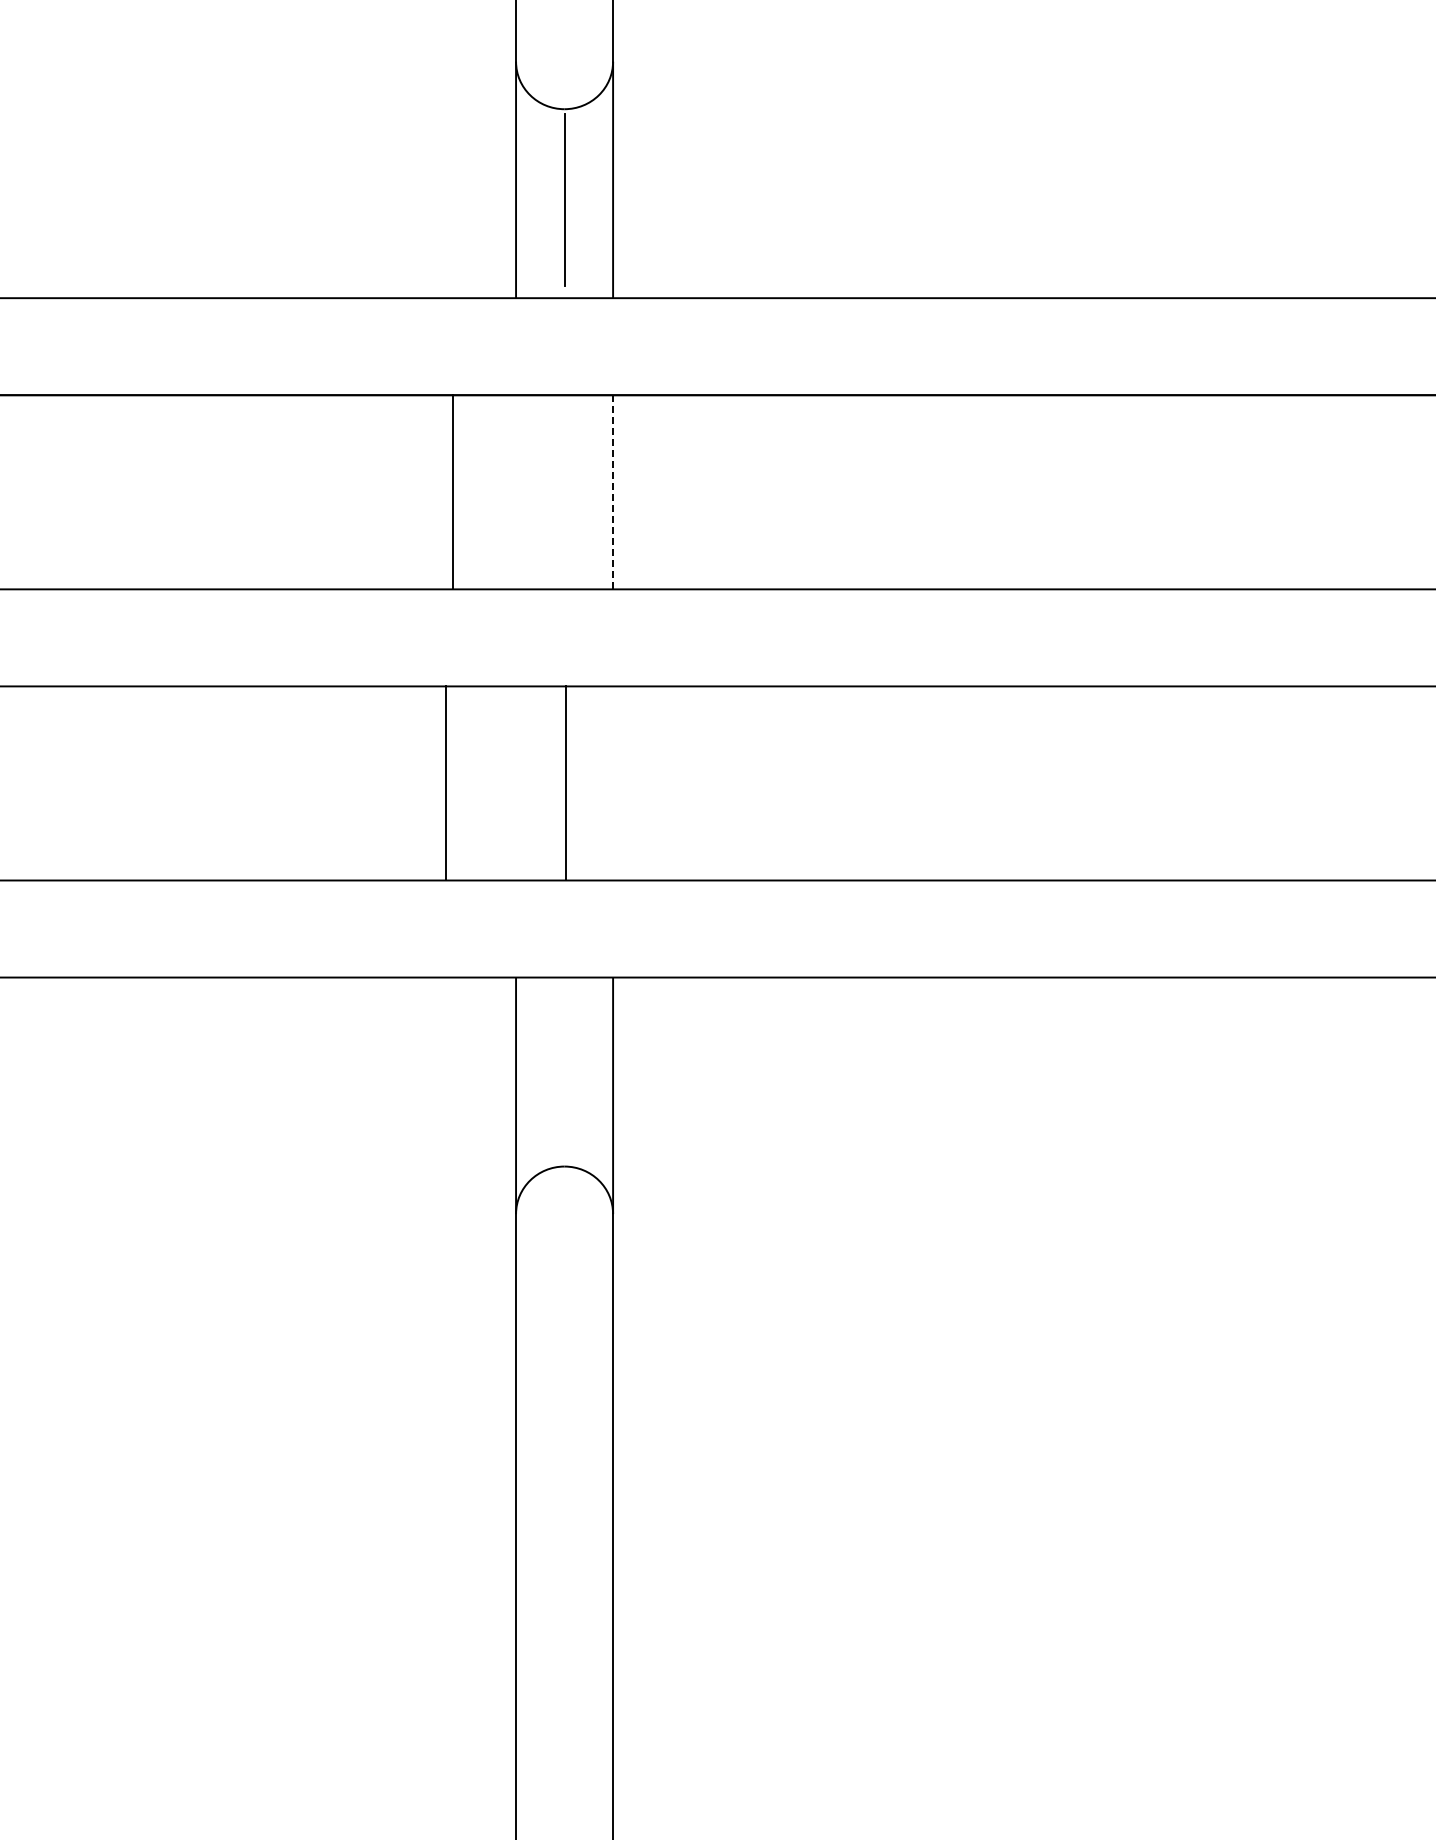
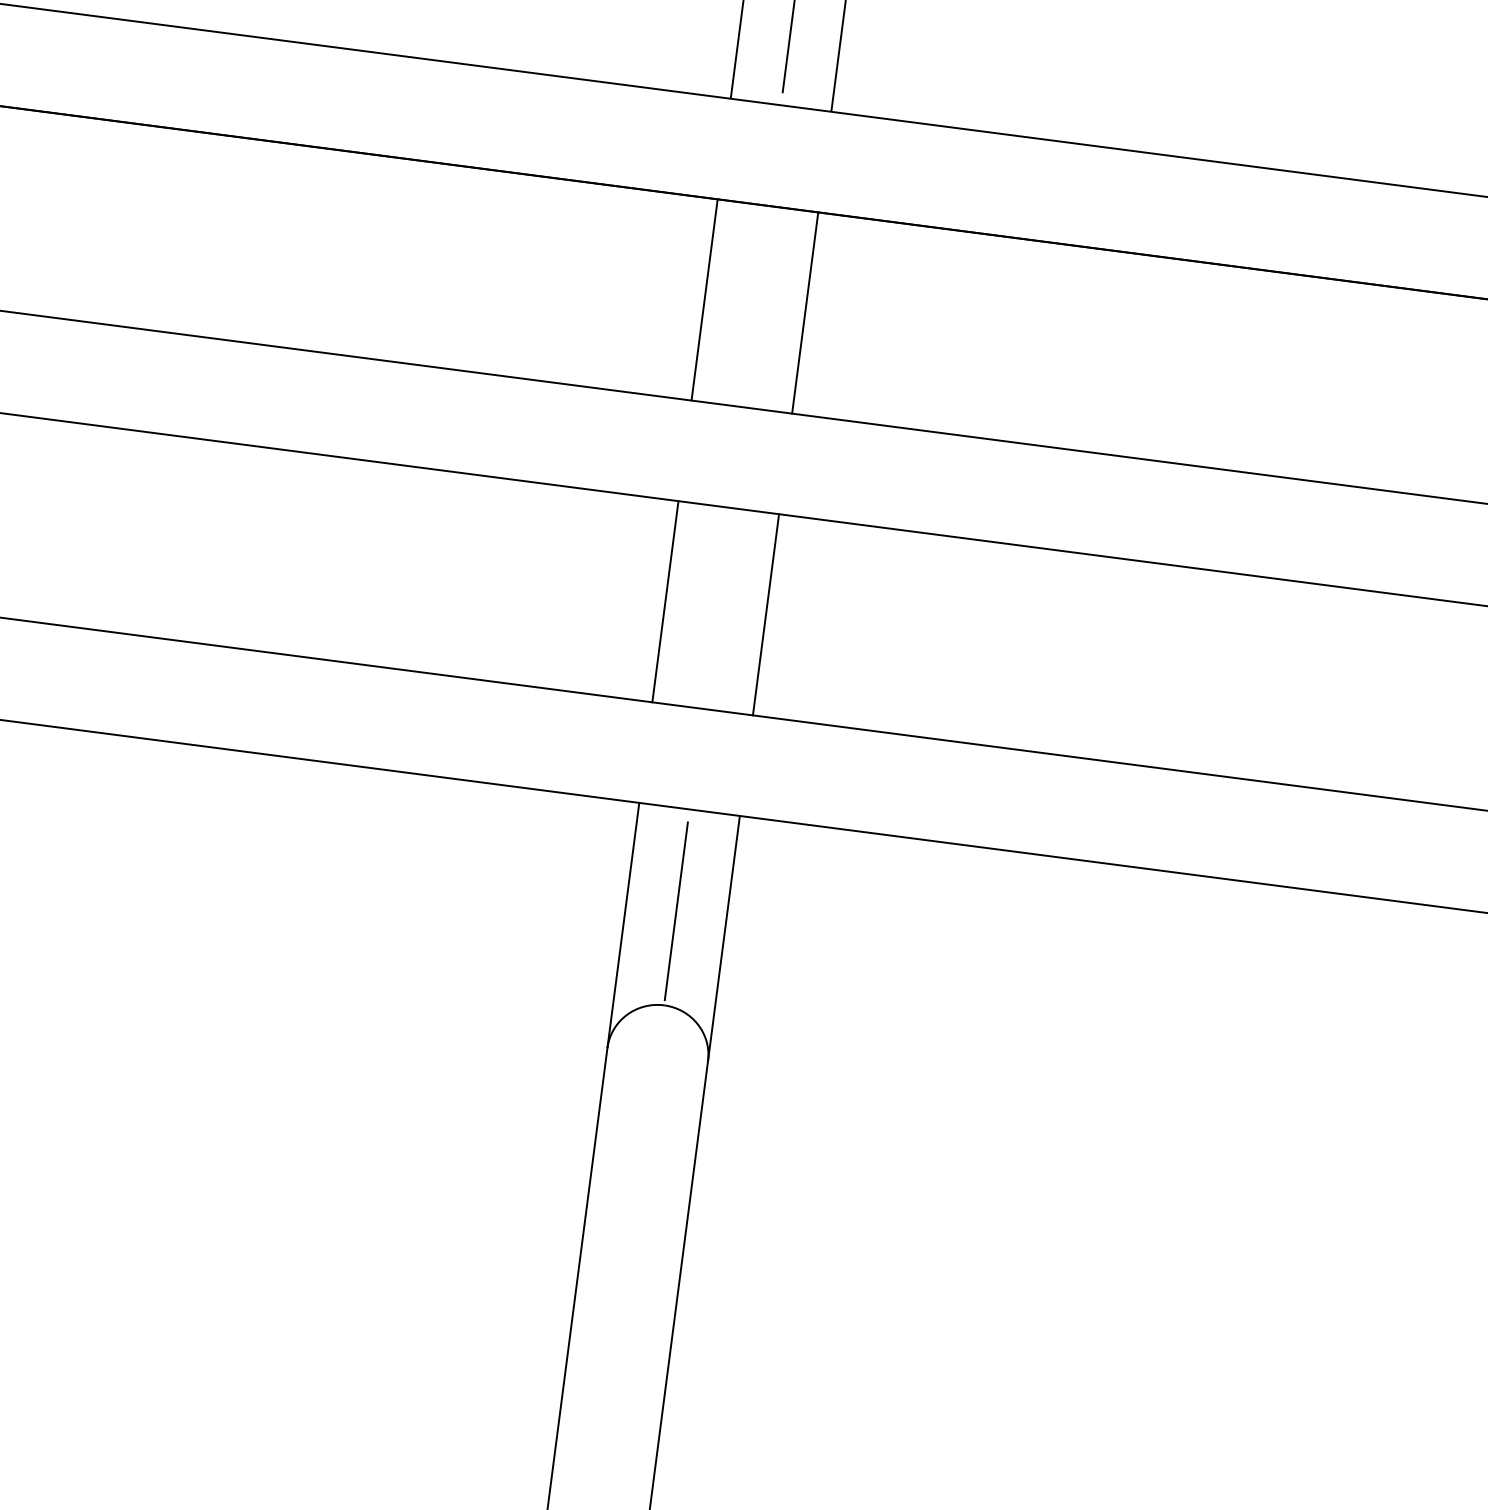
line: (613, 491) -> (805, 312), dashed -> solid
line: (453, 492) -> (705, 300), moved
line: (446, 783) -> (665, 601), moved
line: (566, 783) -> (766, 614), moved
line: (564, 1075) -> (676, 910), added

